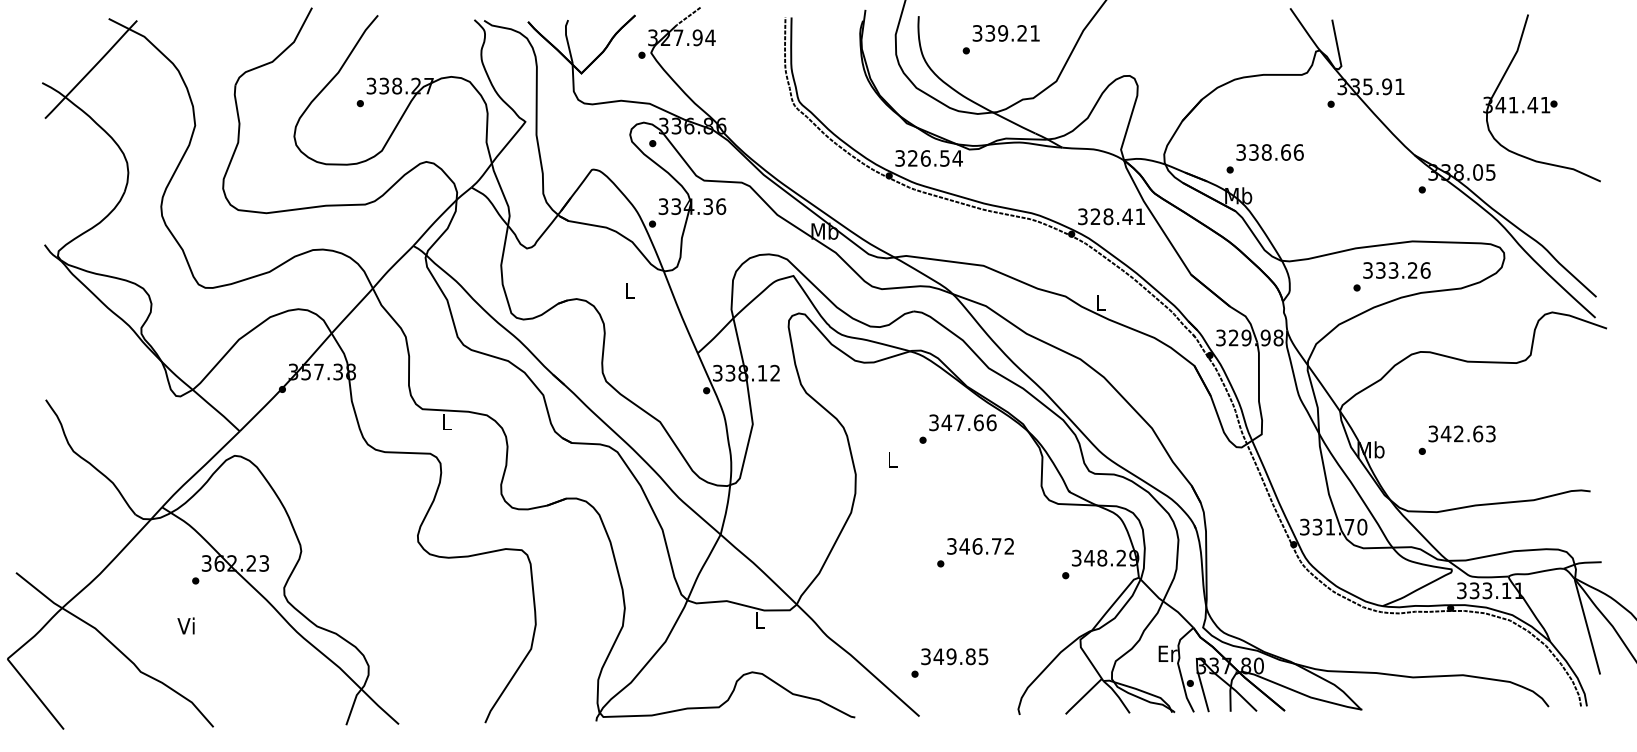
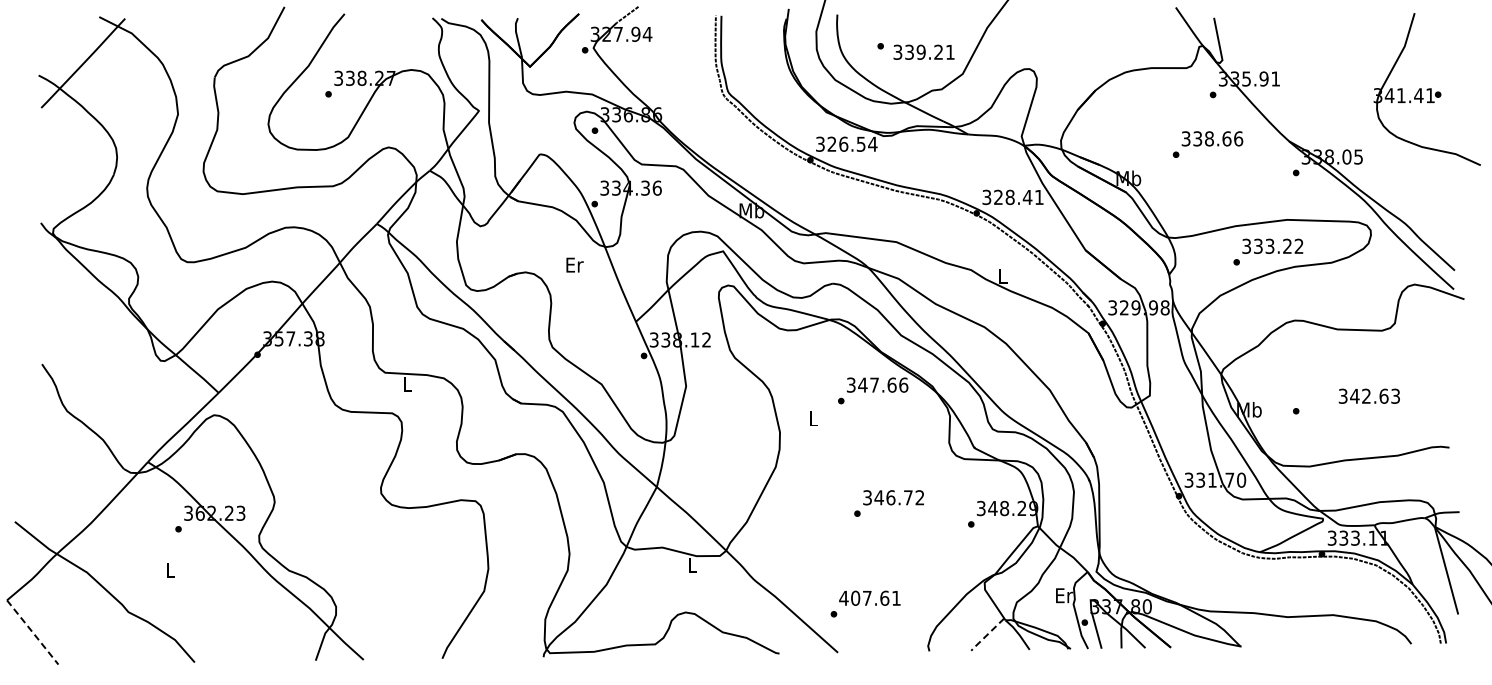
text: (1005, 32) -> (923, 51), moved
part: (1541, 98) -> (1426, 89), moved
text: (1264, 158) -> (1207, 144), moved
text: (1424, 269) -> (1298, 245), 333.26 -> 333.22
text: (630, 290) -> (574, 264), L -> Er
text: (1461, 433) -> (1368, 395), moved
text: (185, 625) -> (169, 569), Vi -> L
text: (954, 655) -> (869, 597), 349.85 -> 407.61
line: (35, 693) -> (32, 631), solid -> dashed
line: (1083, 697) -> (987, 635), solid -> dashed

